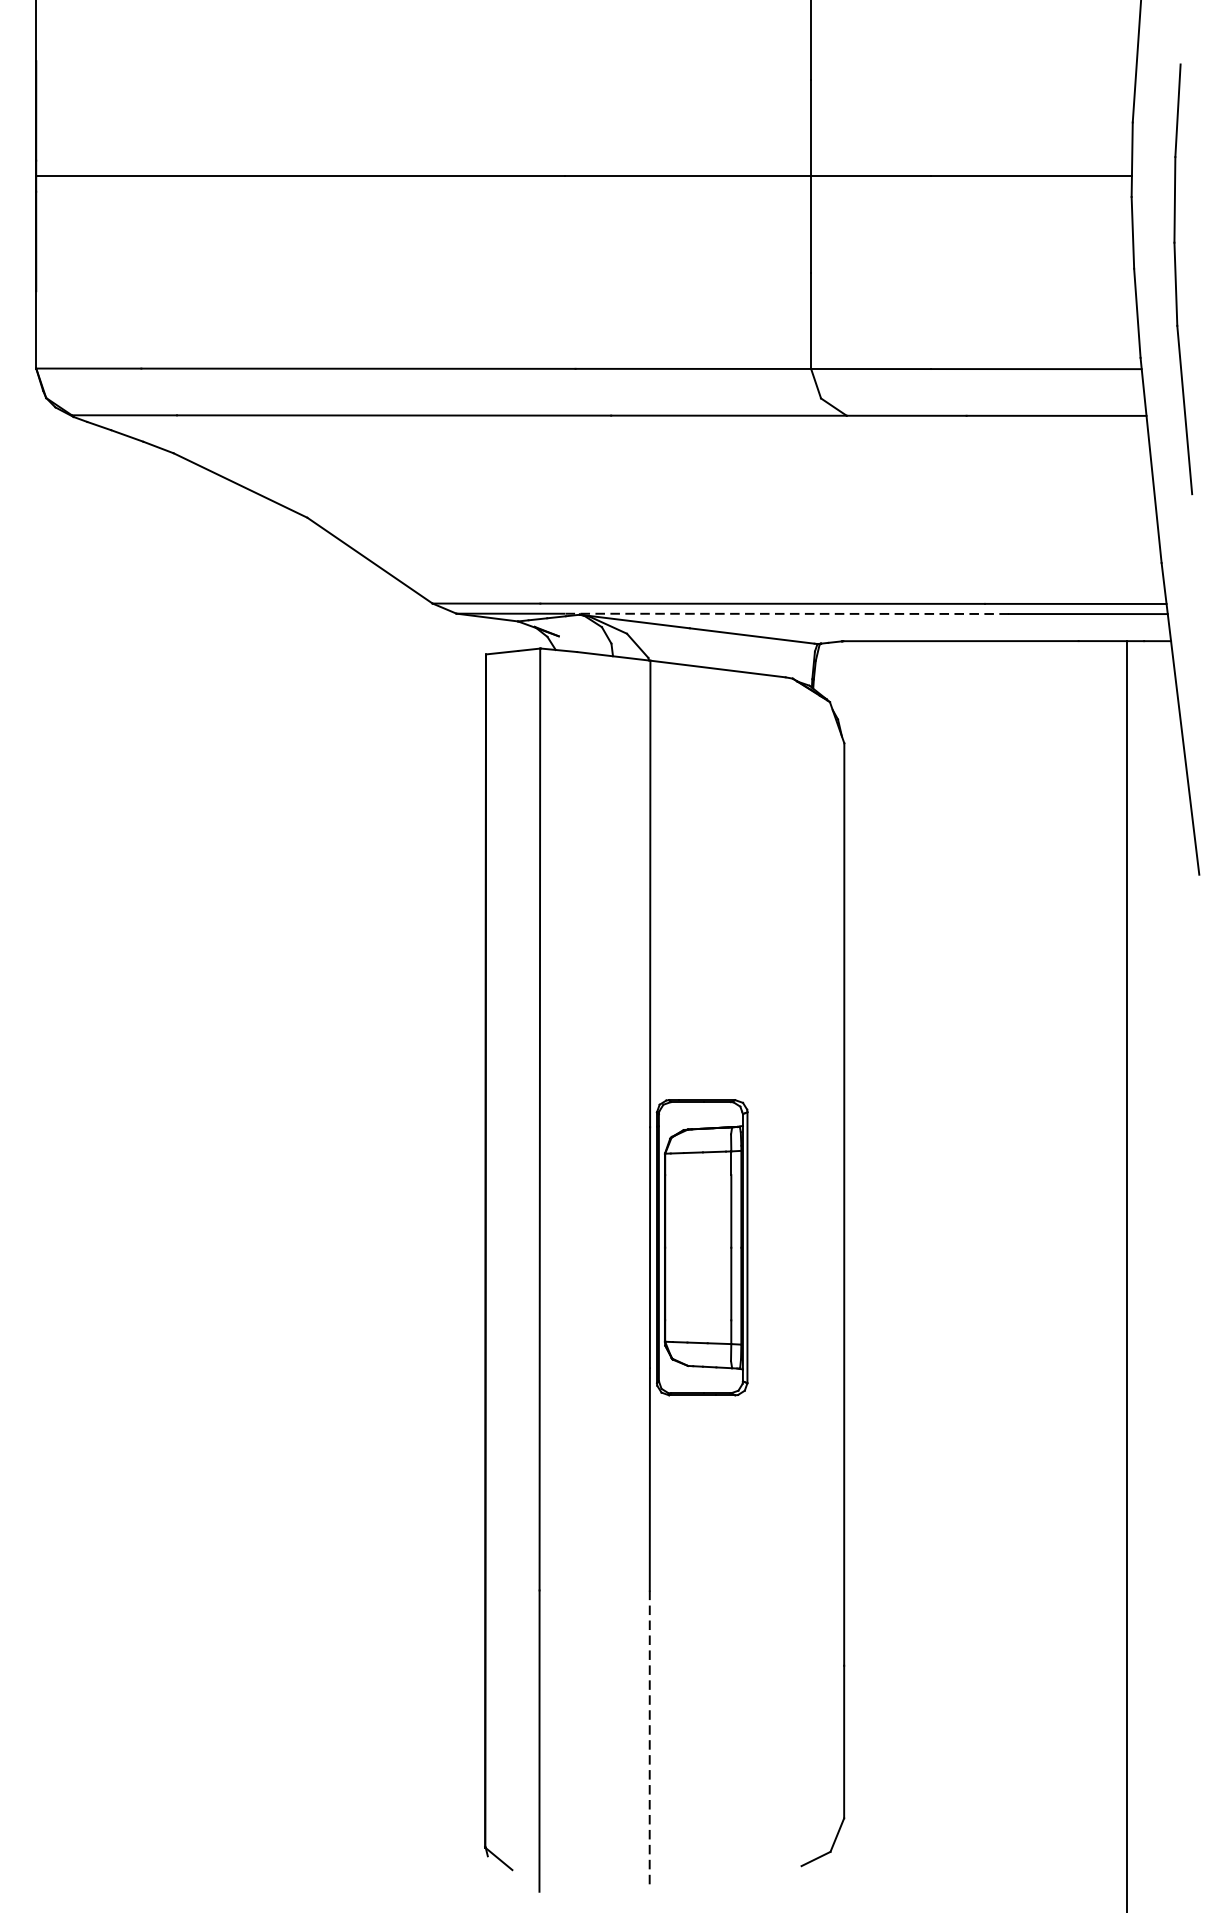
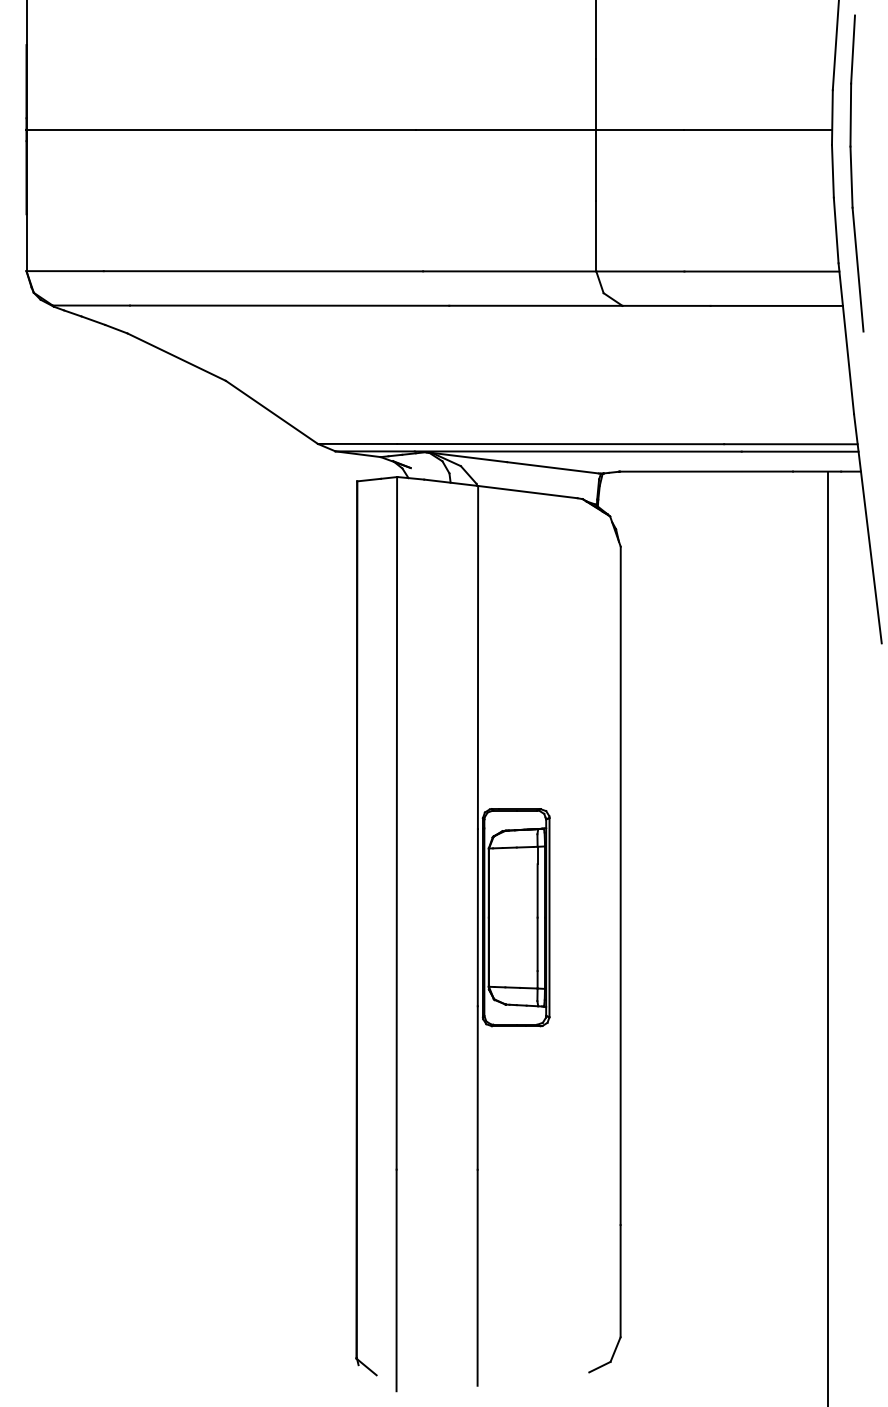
part: (1182, 279) -> (856, 173), moved
line: (785, 613) -> (577, 451), dashed -> solid
line: (649, 1737) -> (477, 1277), dashed -> solid

